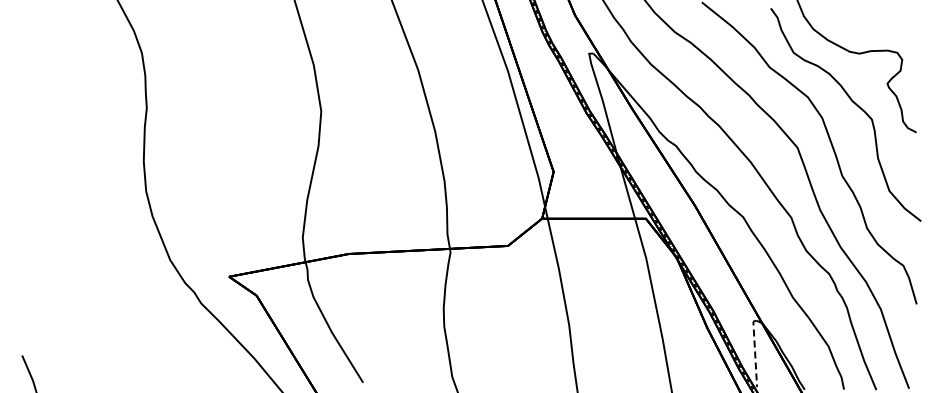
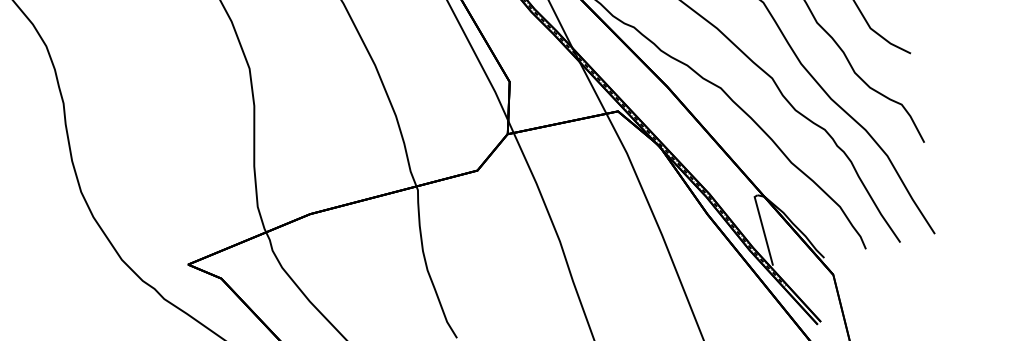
line: (755, 352) -> (763, 229), dashed -> solid

